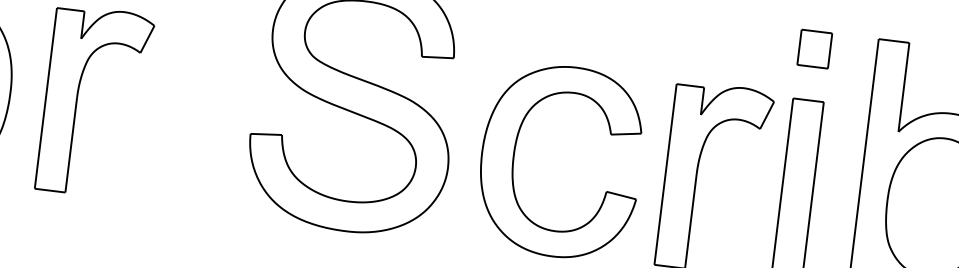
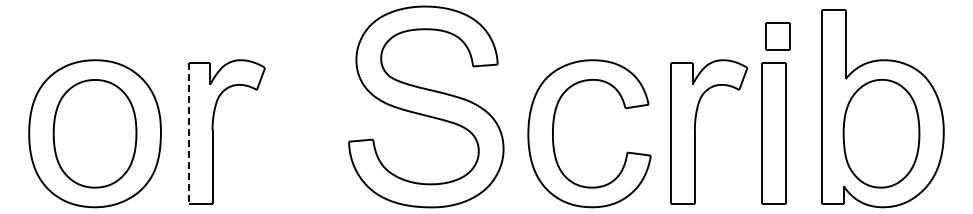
part: (814, 48) -> (777, 36), moved
line: (45, 99) -> (188, 134), solid -> dashed

